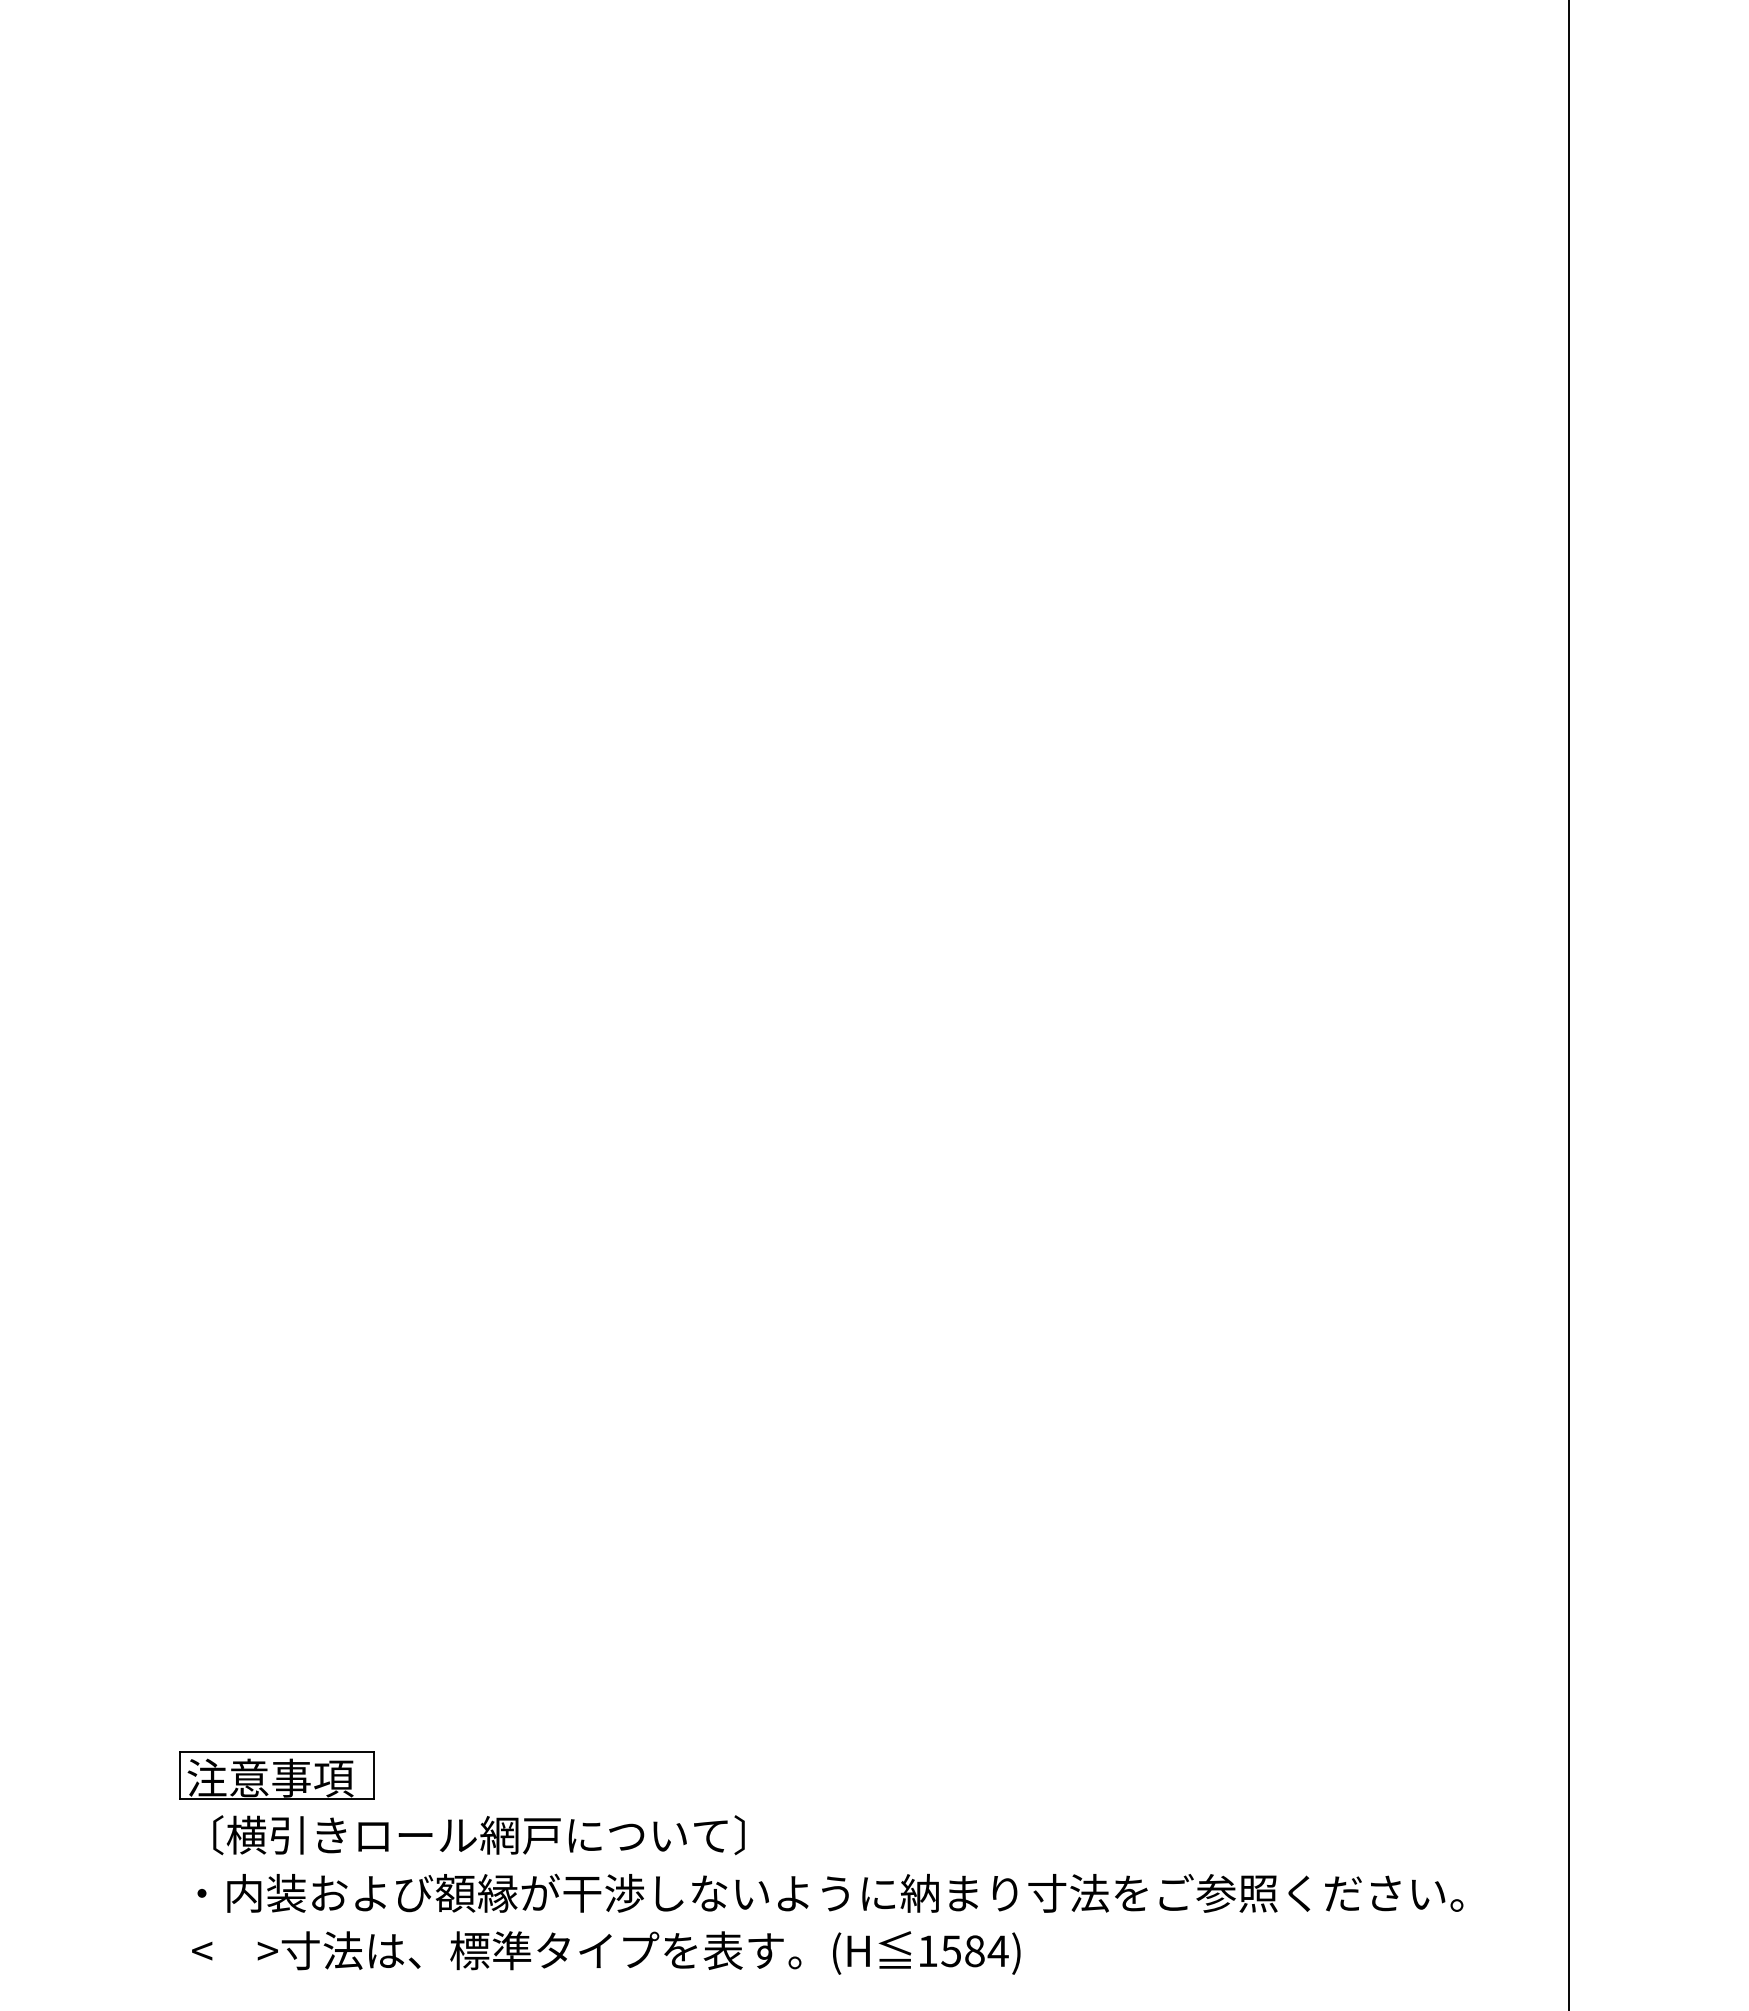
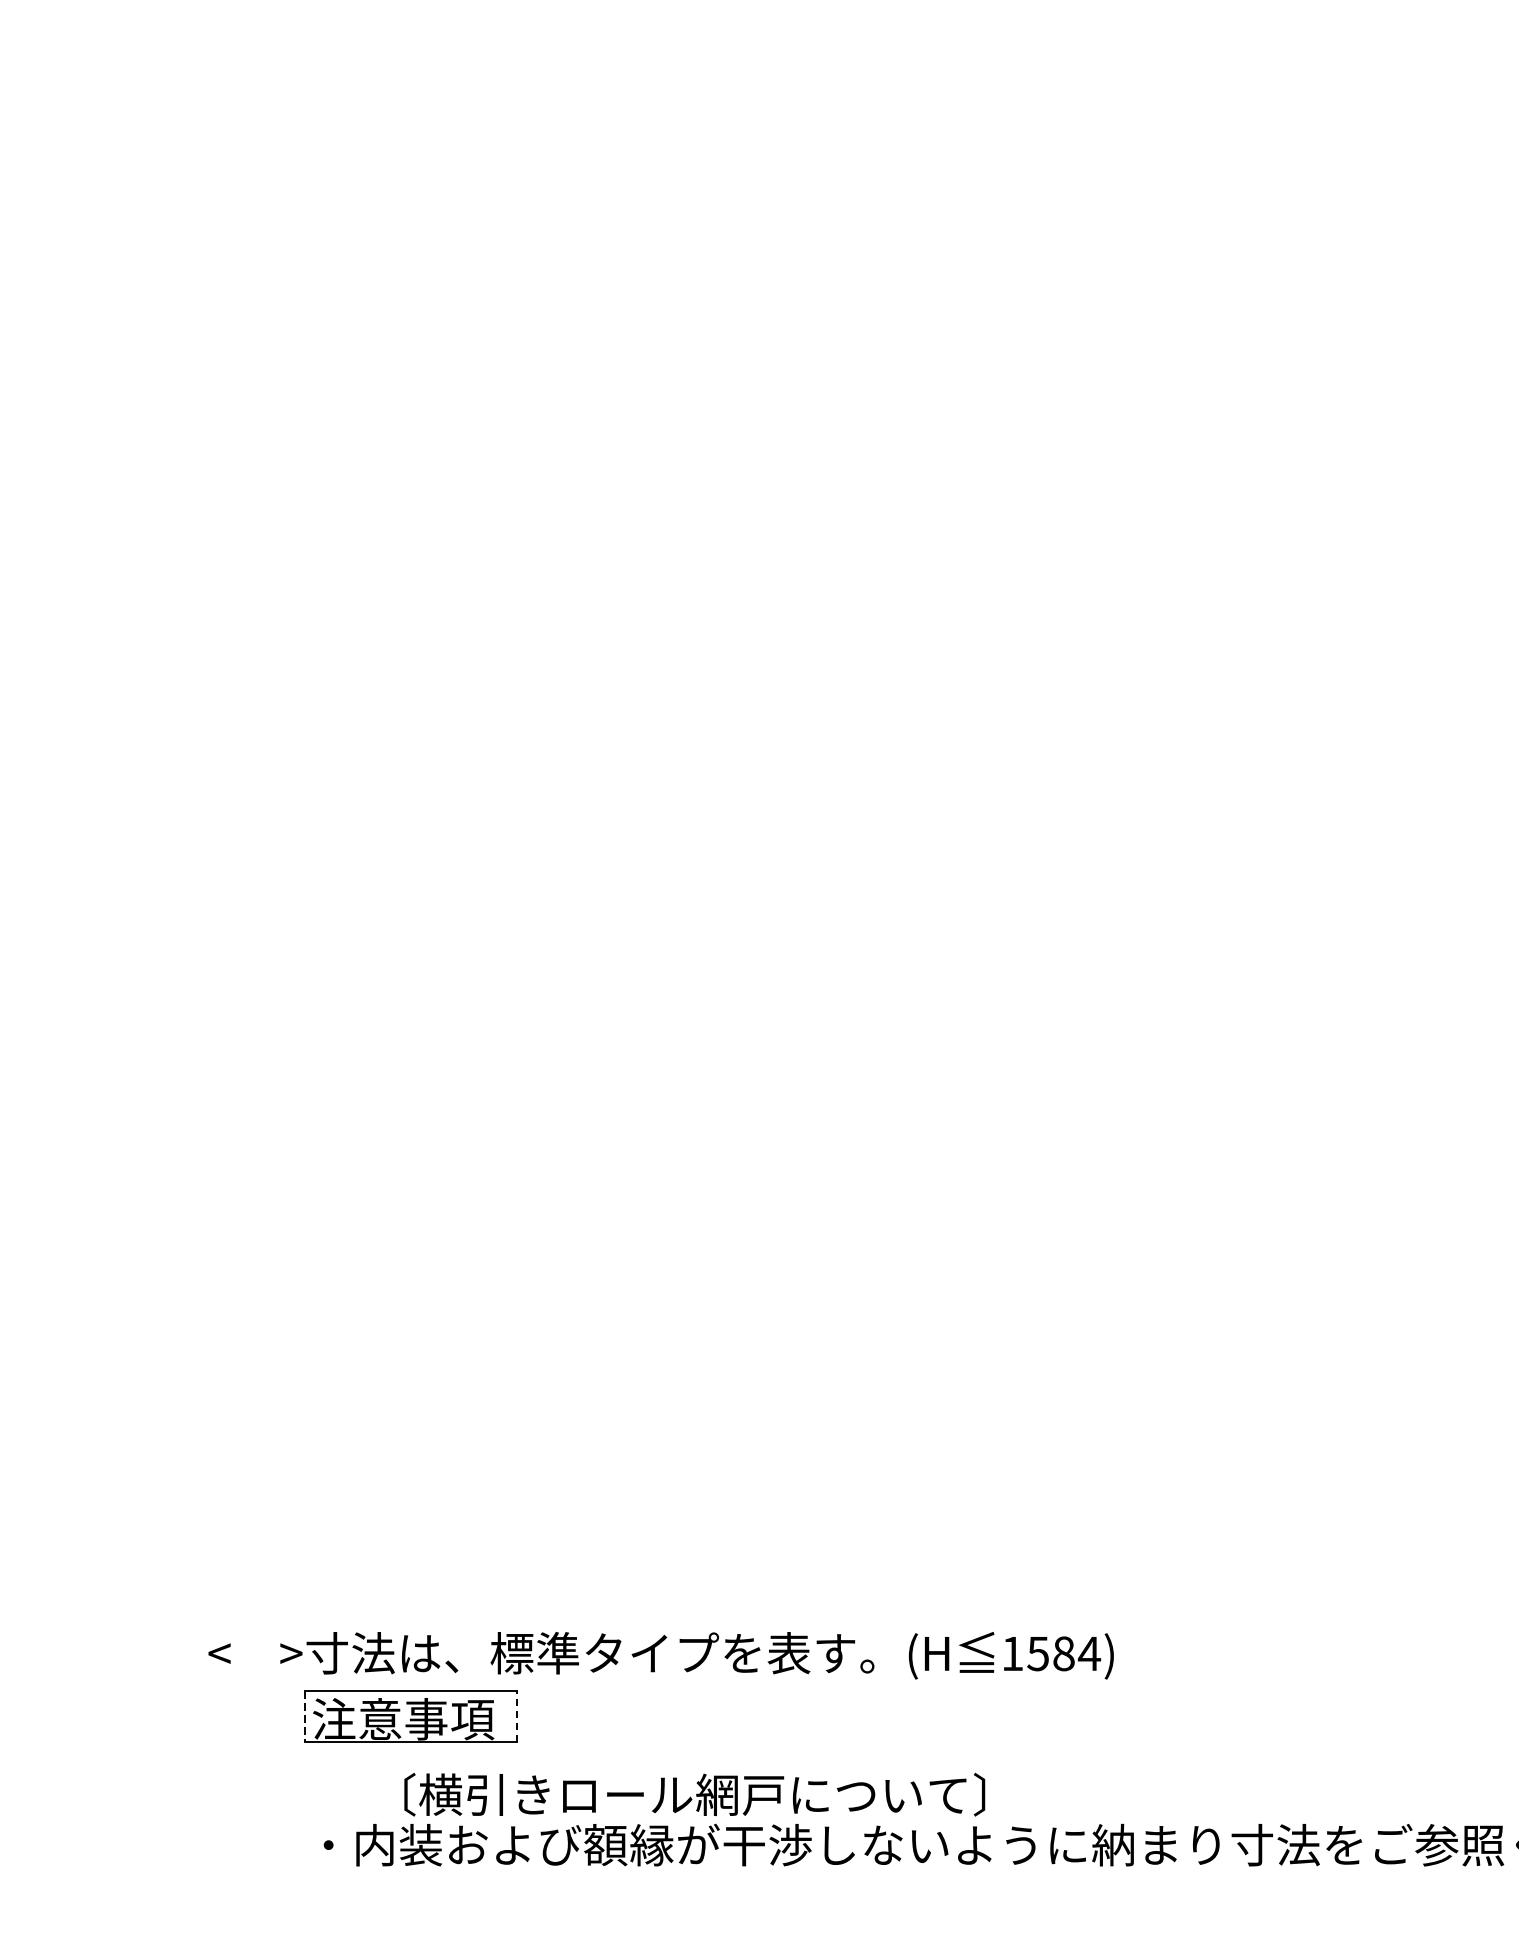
line: (373, 1775) -> (516, 1716), solid -> dashed
line: (180, 1776) -> (305, 1717), solid -> dashed
text: (478, 1835) -> (694, 1795), moved
text: (606, 1952) -> (661, 1655), moved

